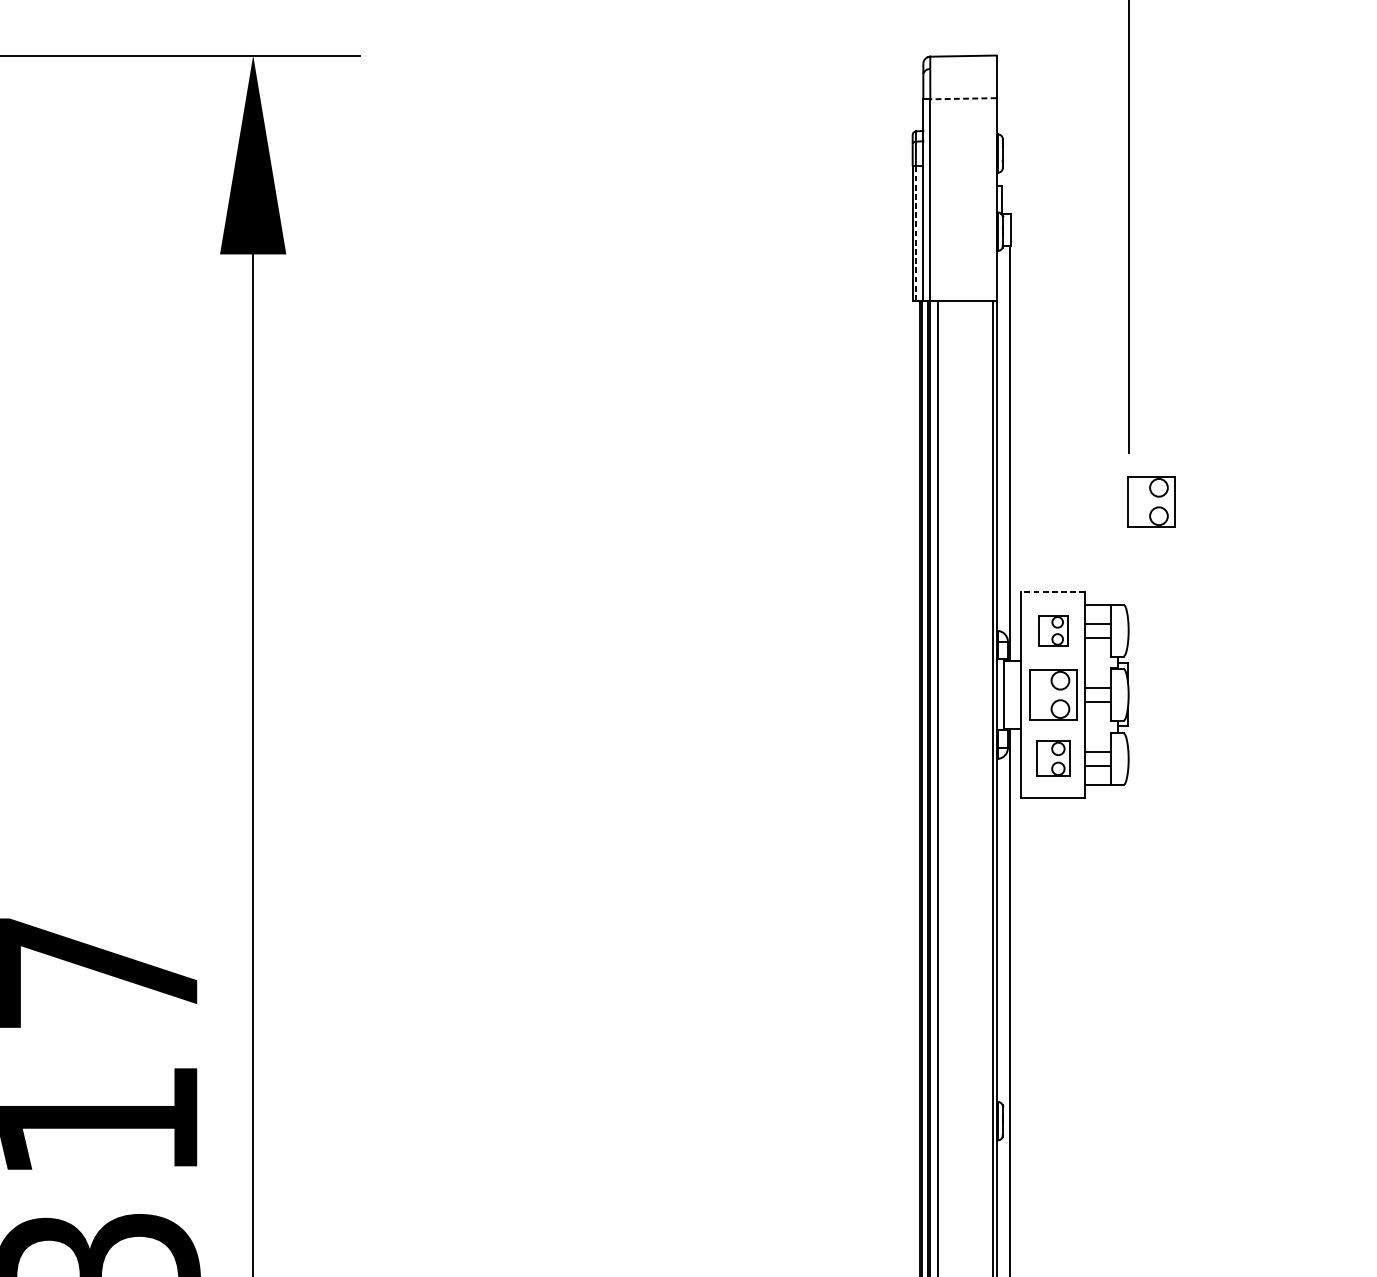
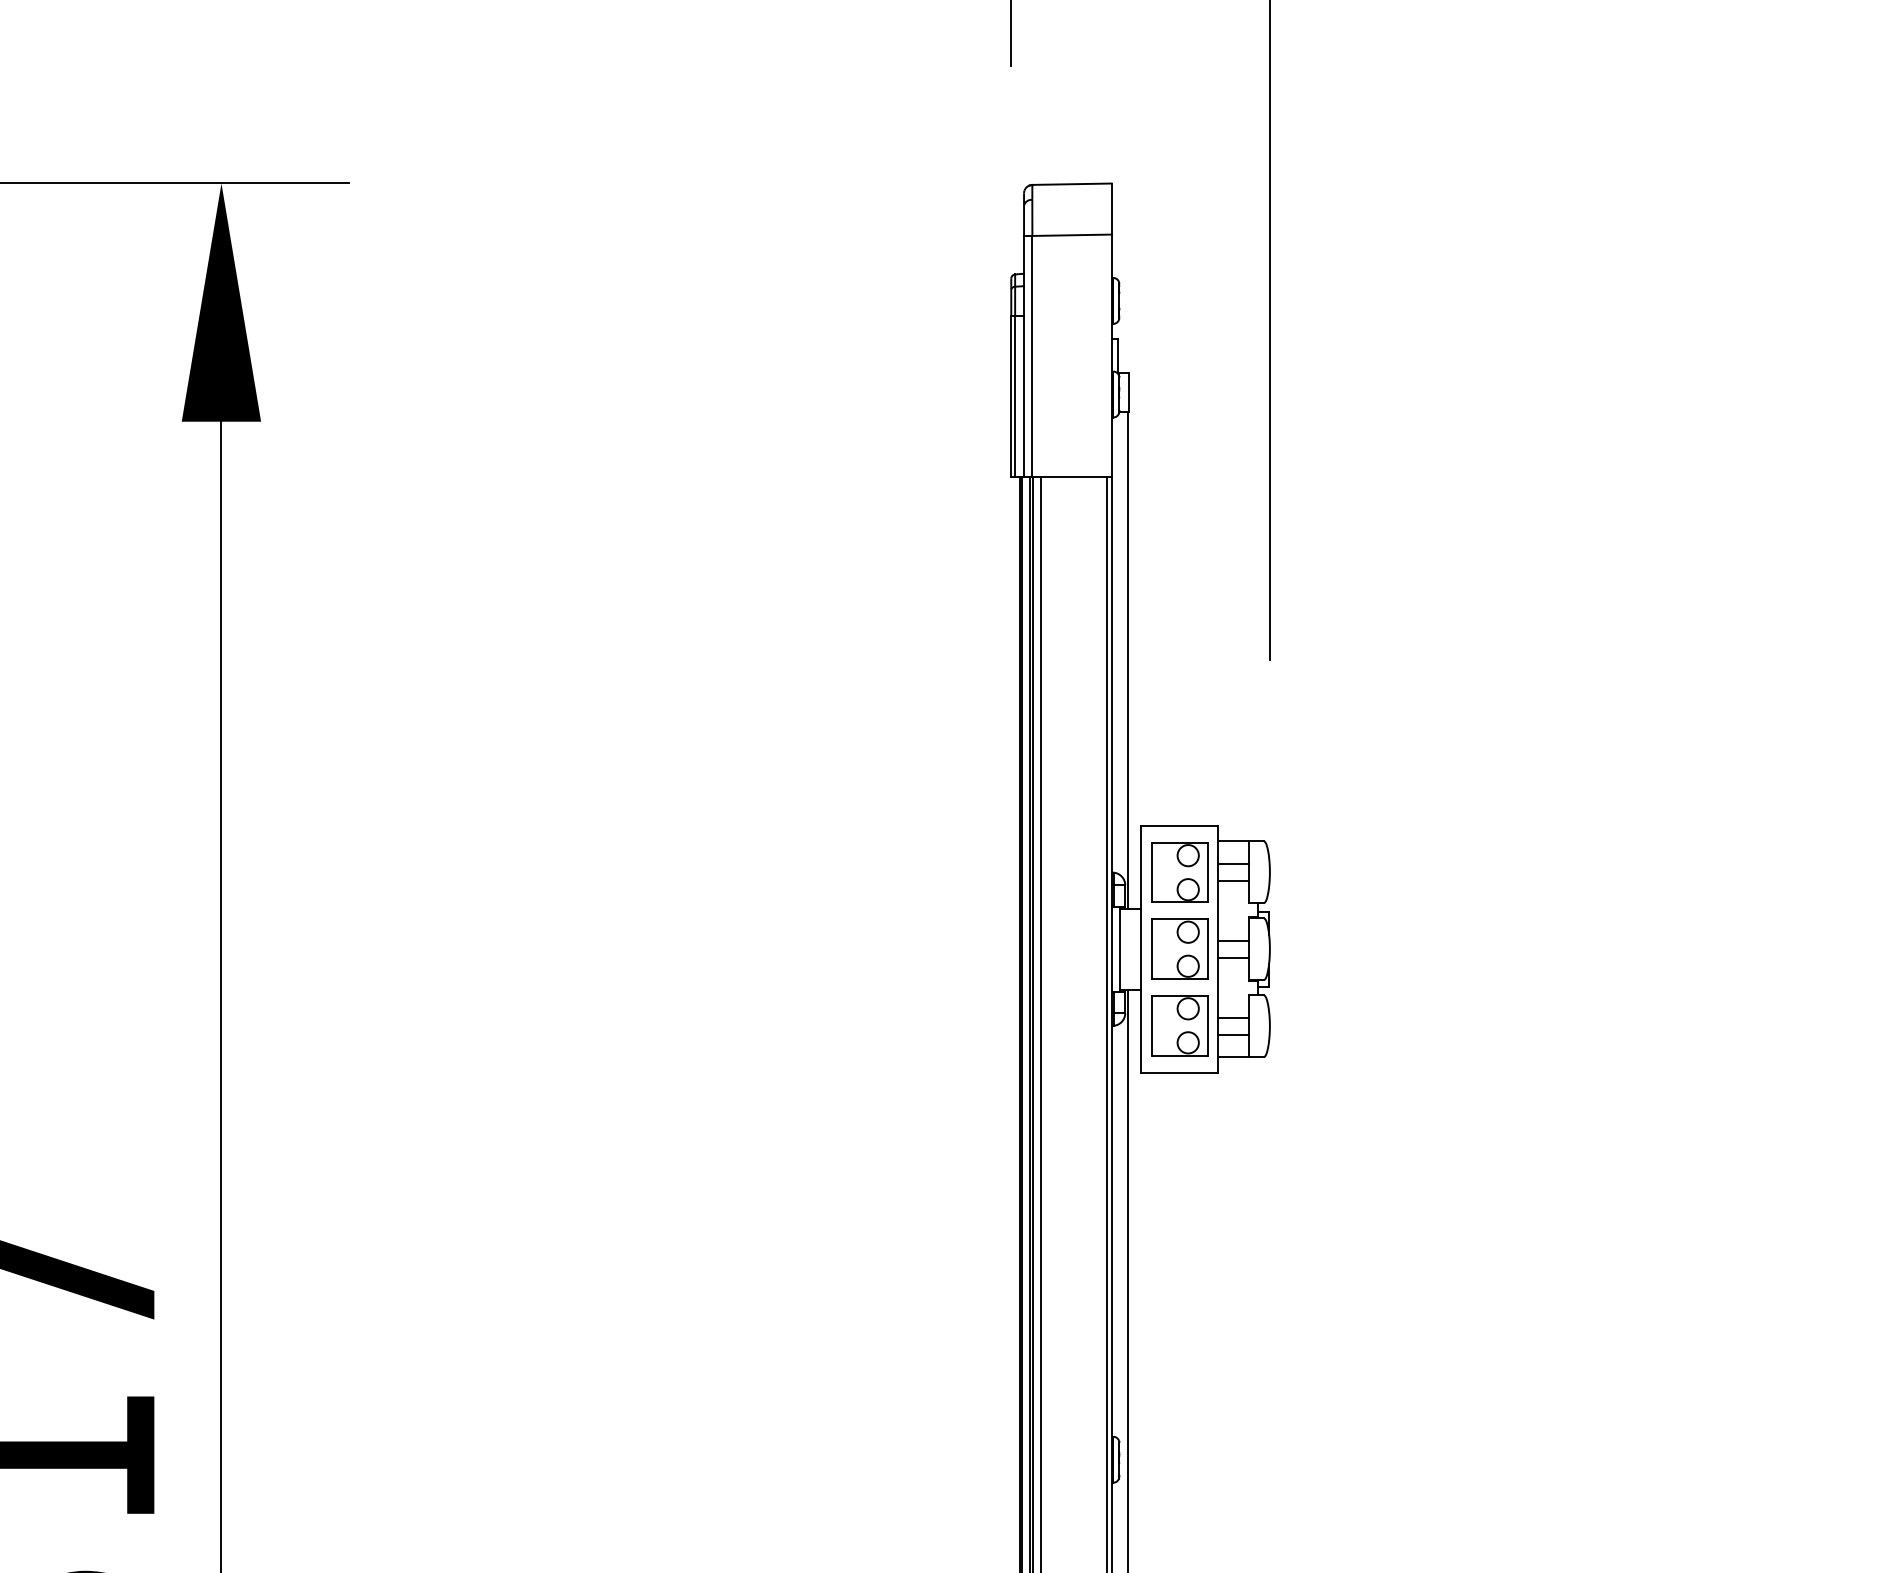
line: (963, 98) -> (1072, 235), dashed -> solid
line: (916, 234) -> (1015, 397), dashed -> solid
part: (1151, 501) -> (1297, 717), removed
line: (1053, 591) -> (1179, 825), dashed -> solid
part: (1053, 630) -> (1179, 872), size x1.67
part: (1053, 758) -> (1179, 1025), size x1.43

